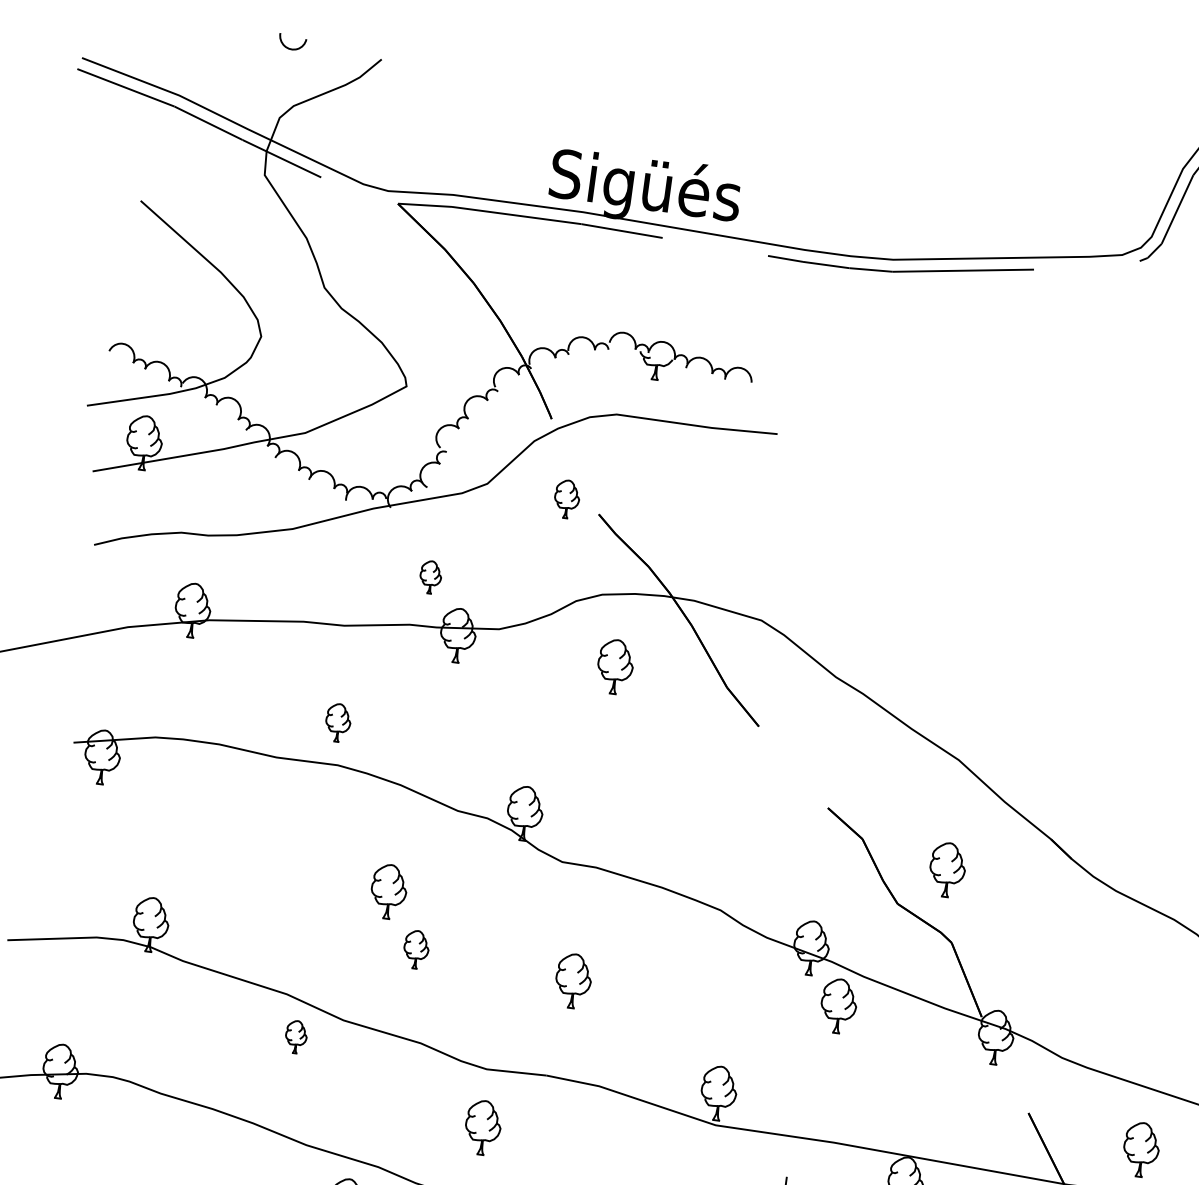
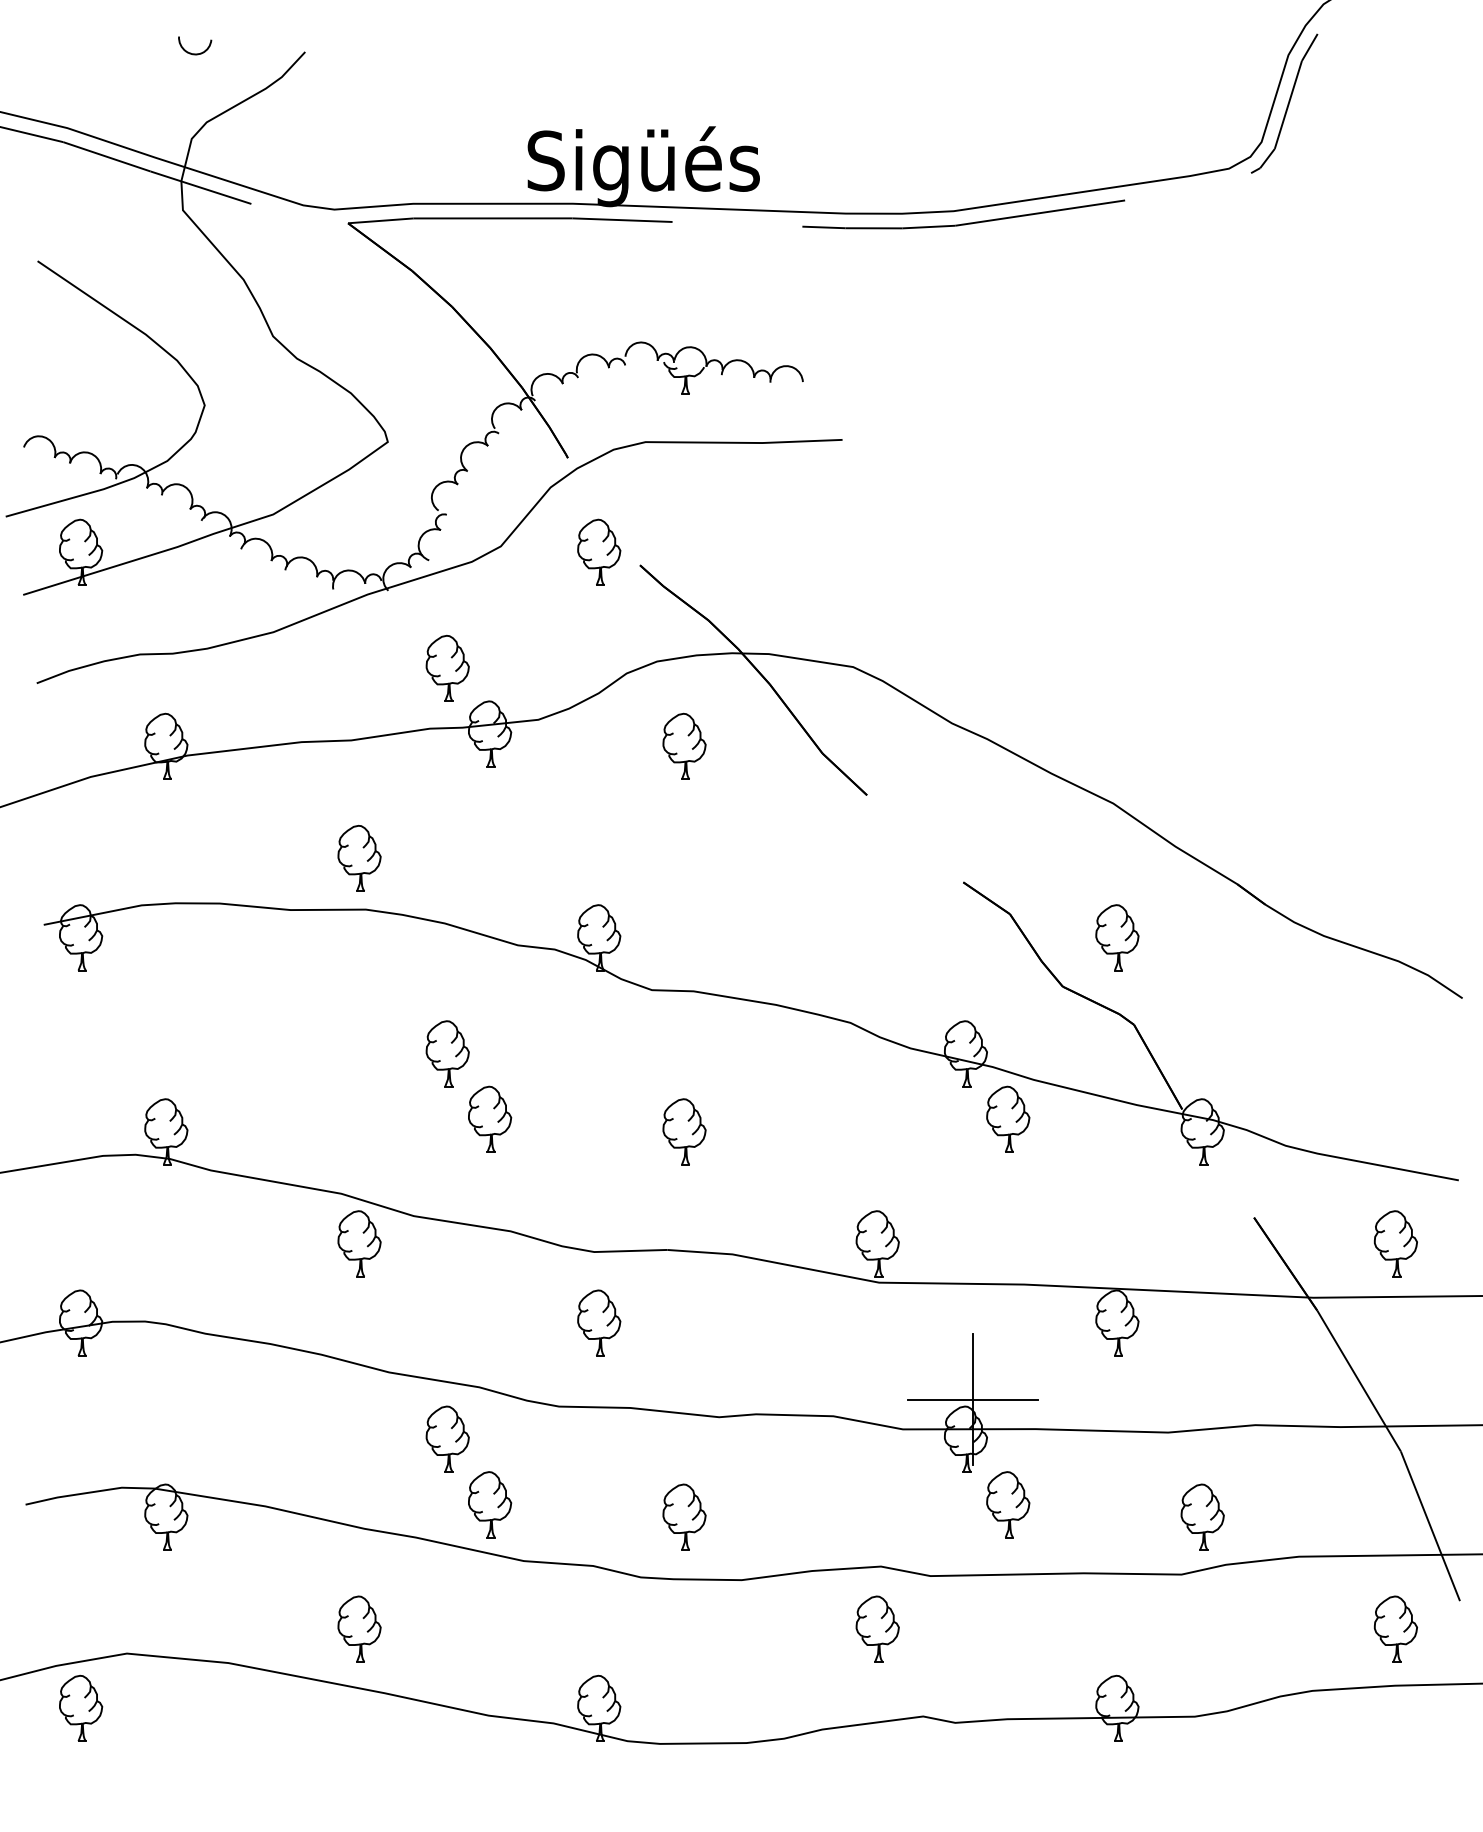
part: (567, 498) -> (599, 551), size x1.43
part: (430, 576) -> (447, 667), size x1.67
part: (338, 722) -> (359, 858), size x1.43
part: (416, 949) -> (490, 1118), size x1.43
part: (296, 1036) -> (359, 1243), size x1.67

